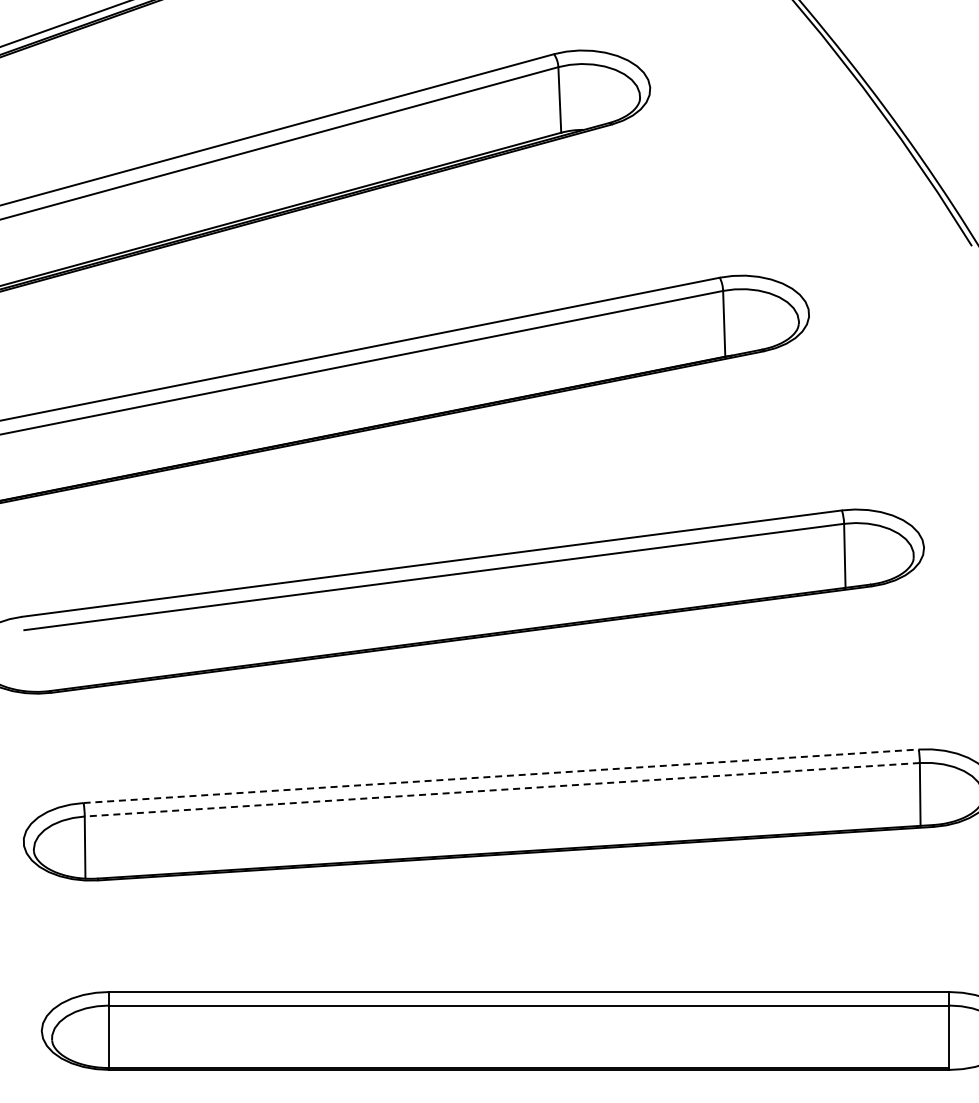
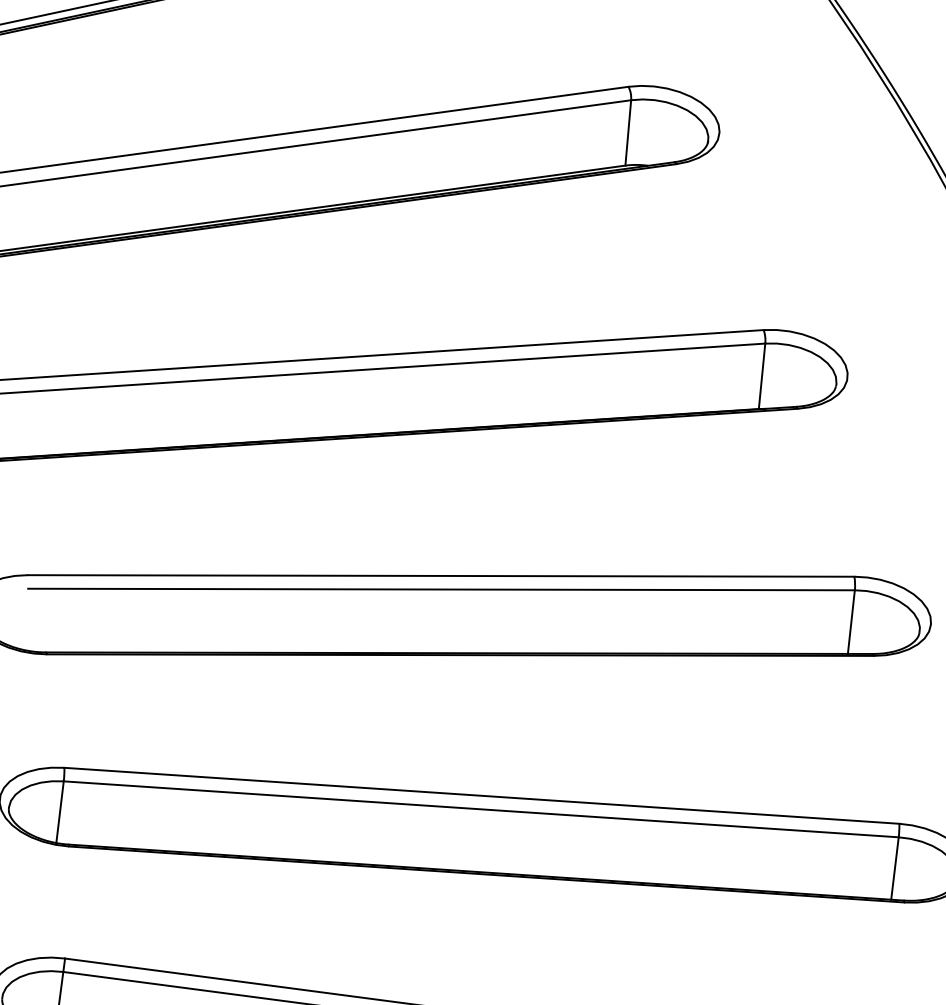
line: (501, 776) -> (482, 796), dashed -> solid
line: (501, 789) -> (480, 808), dashed -> solid

